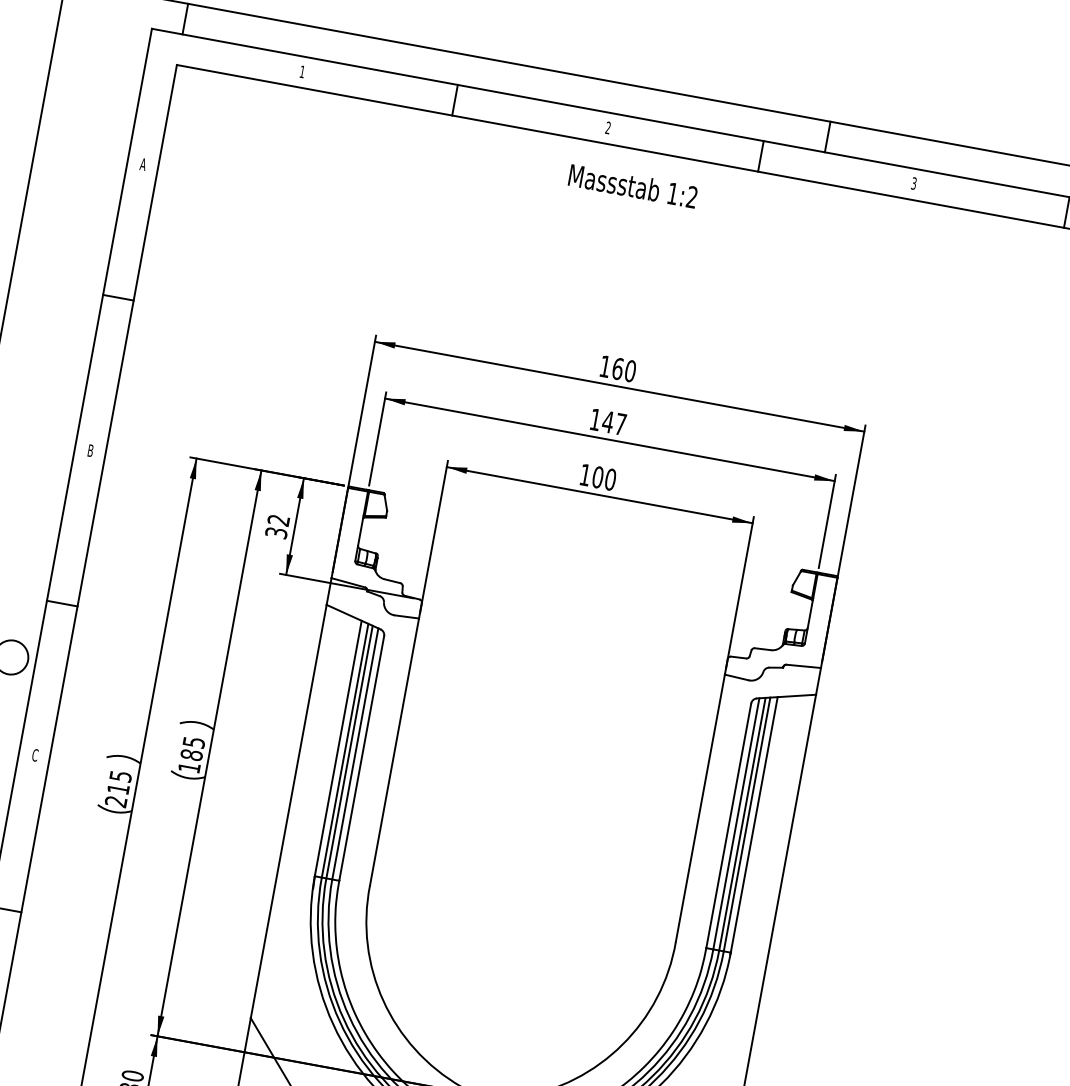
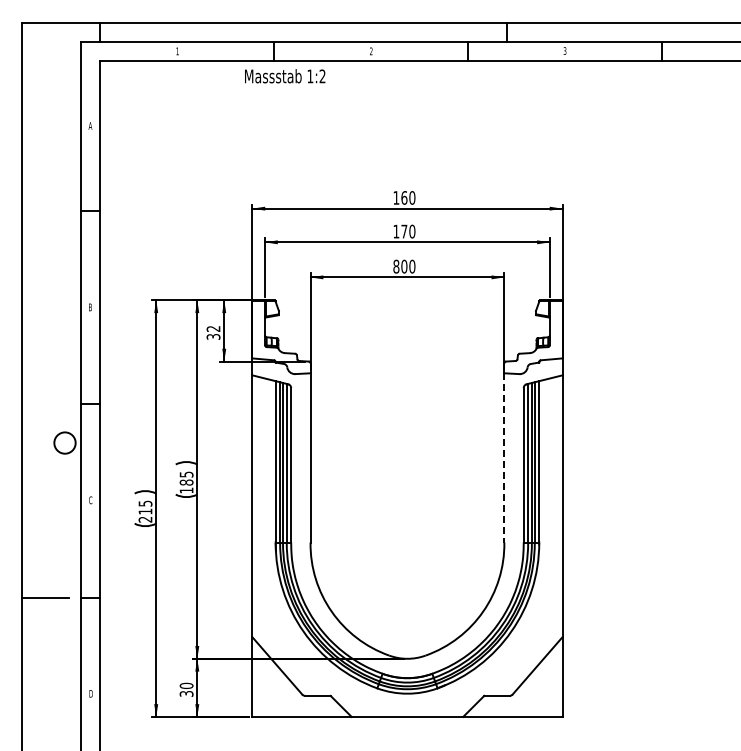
text: (633, 186) -> (285, 76), moved
text: (614, 423) -> (408, 231), 147 -> 170
text: (585, 474) -> (396, 266), 100 -> 800
line: (700, 807) -> (504, 457), solid -> dashed

